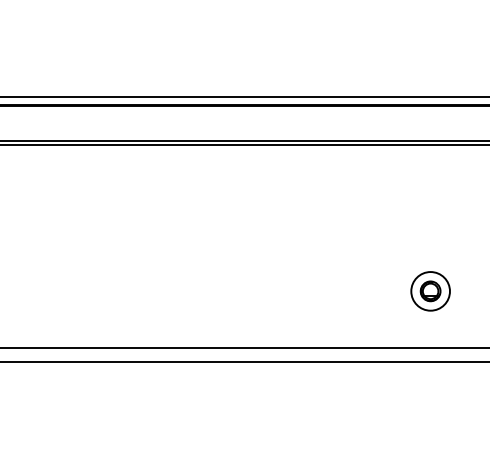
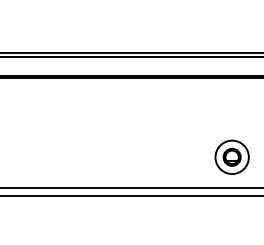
part: (429, 290) -> (231, 156), size x1.6

